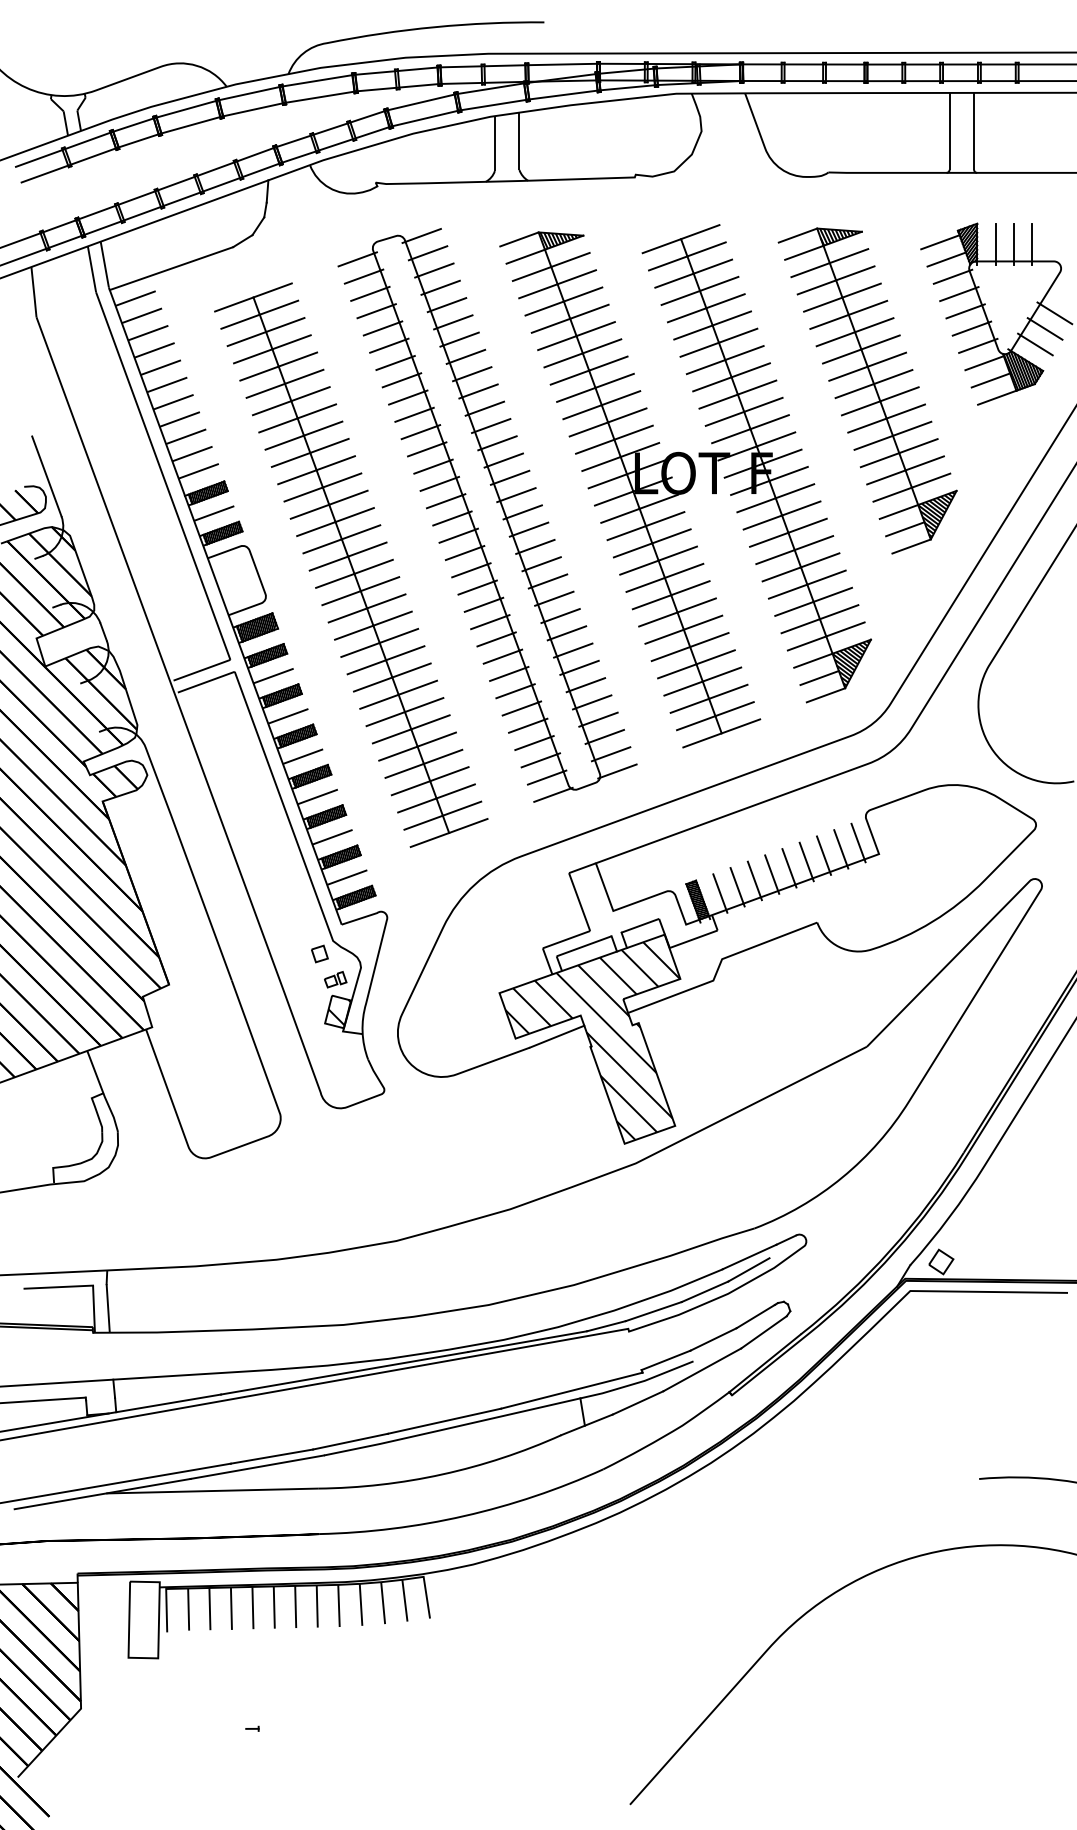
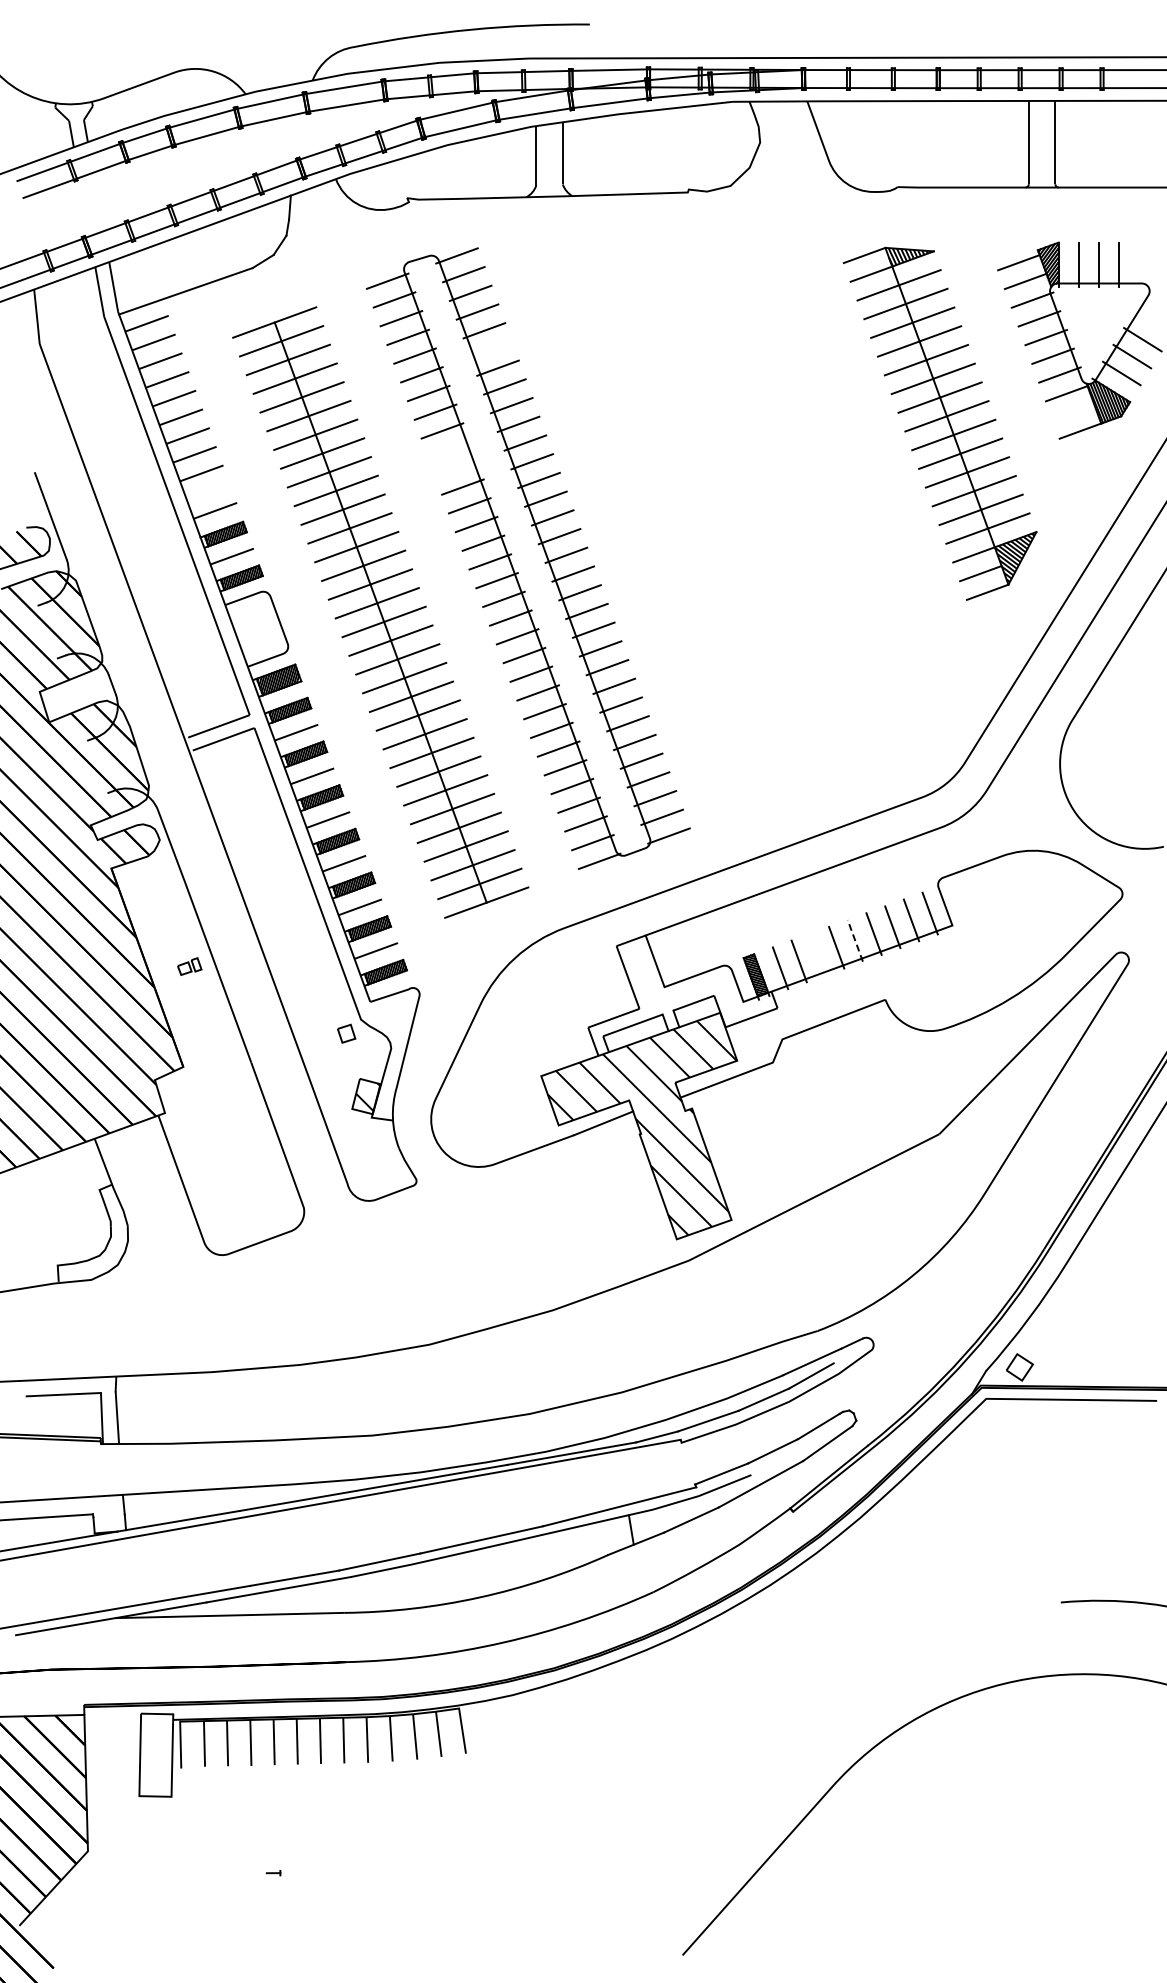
line: (453, 322) -> (491, 349), removed
line: (990, 380) -> (1073, 412), removed
line: (414, 414) -> (449, 449), removed
line: (420, 431) -> (455, 467), removed
line: (192, 453) -> (208, 491), removed
part: (685, 485) -> (742, 526), removed
line: (789, 867) -> (855, 940), solid -> dashed
line: (754, 880) -> (817, 954), removed
part: (335, 979) -> (189, 966), moved

